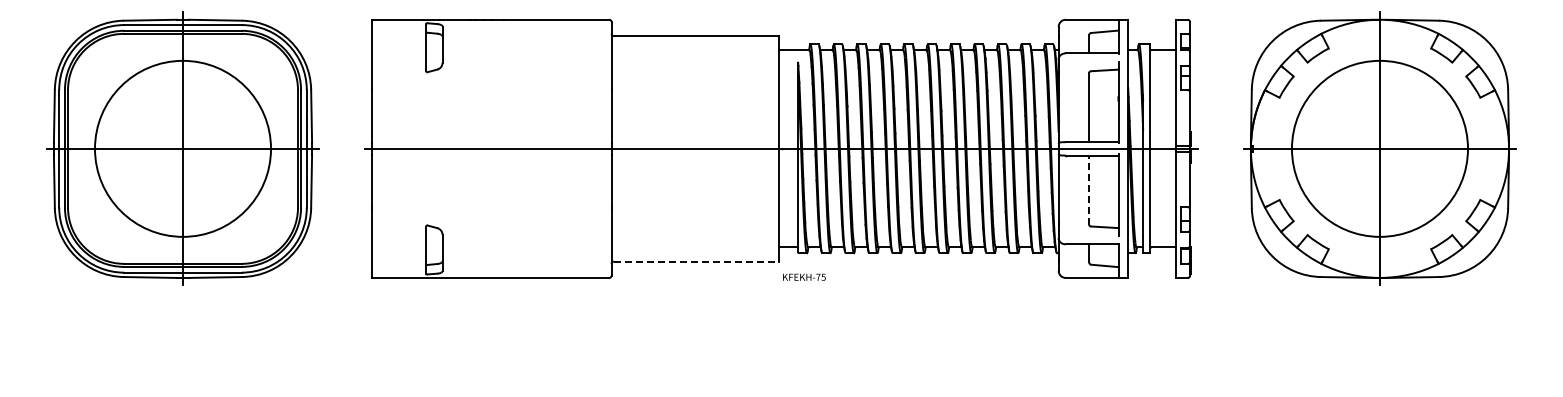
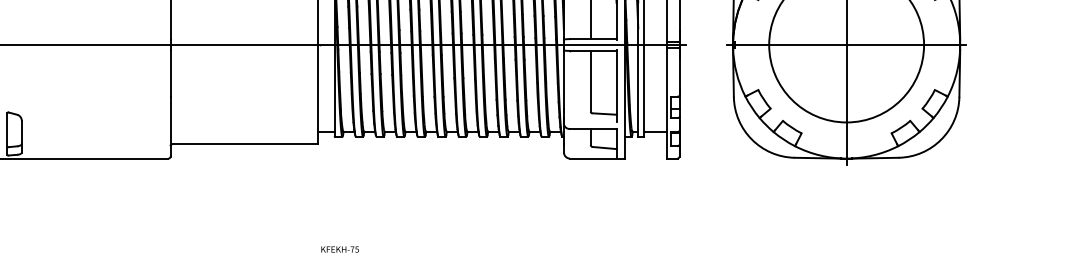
line: (1089, 190) -> (591, 81), dashed -> solid
line: (696, 261) -> (245, 144), dashed -> solid
text: (804, 276) -> (340, 248), moved

